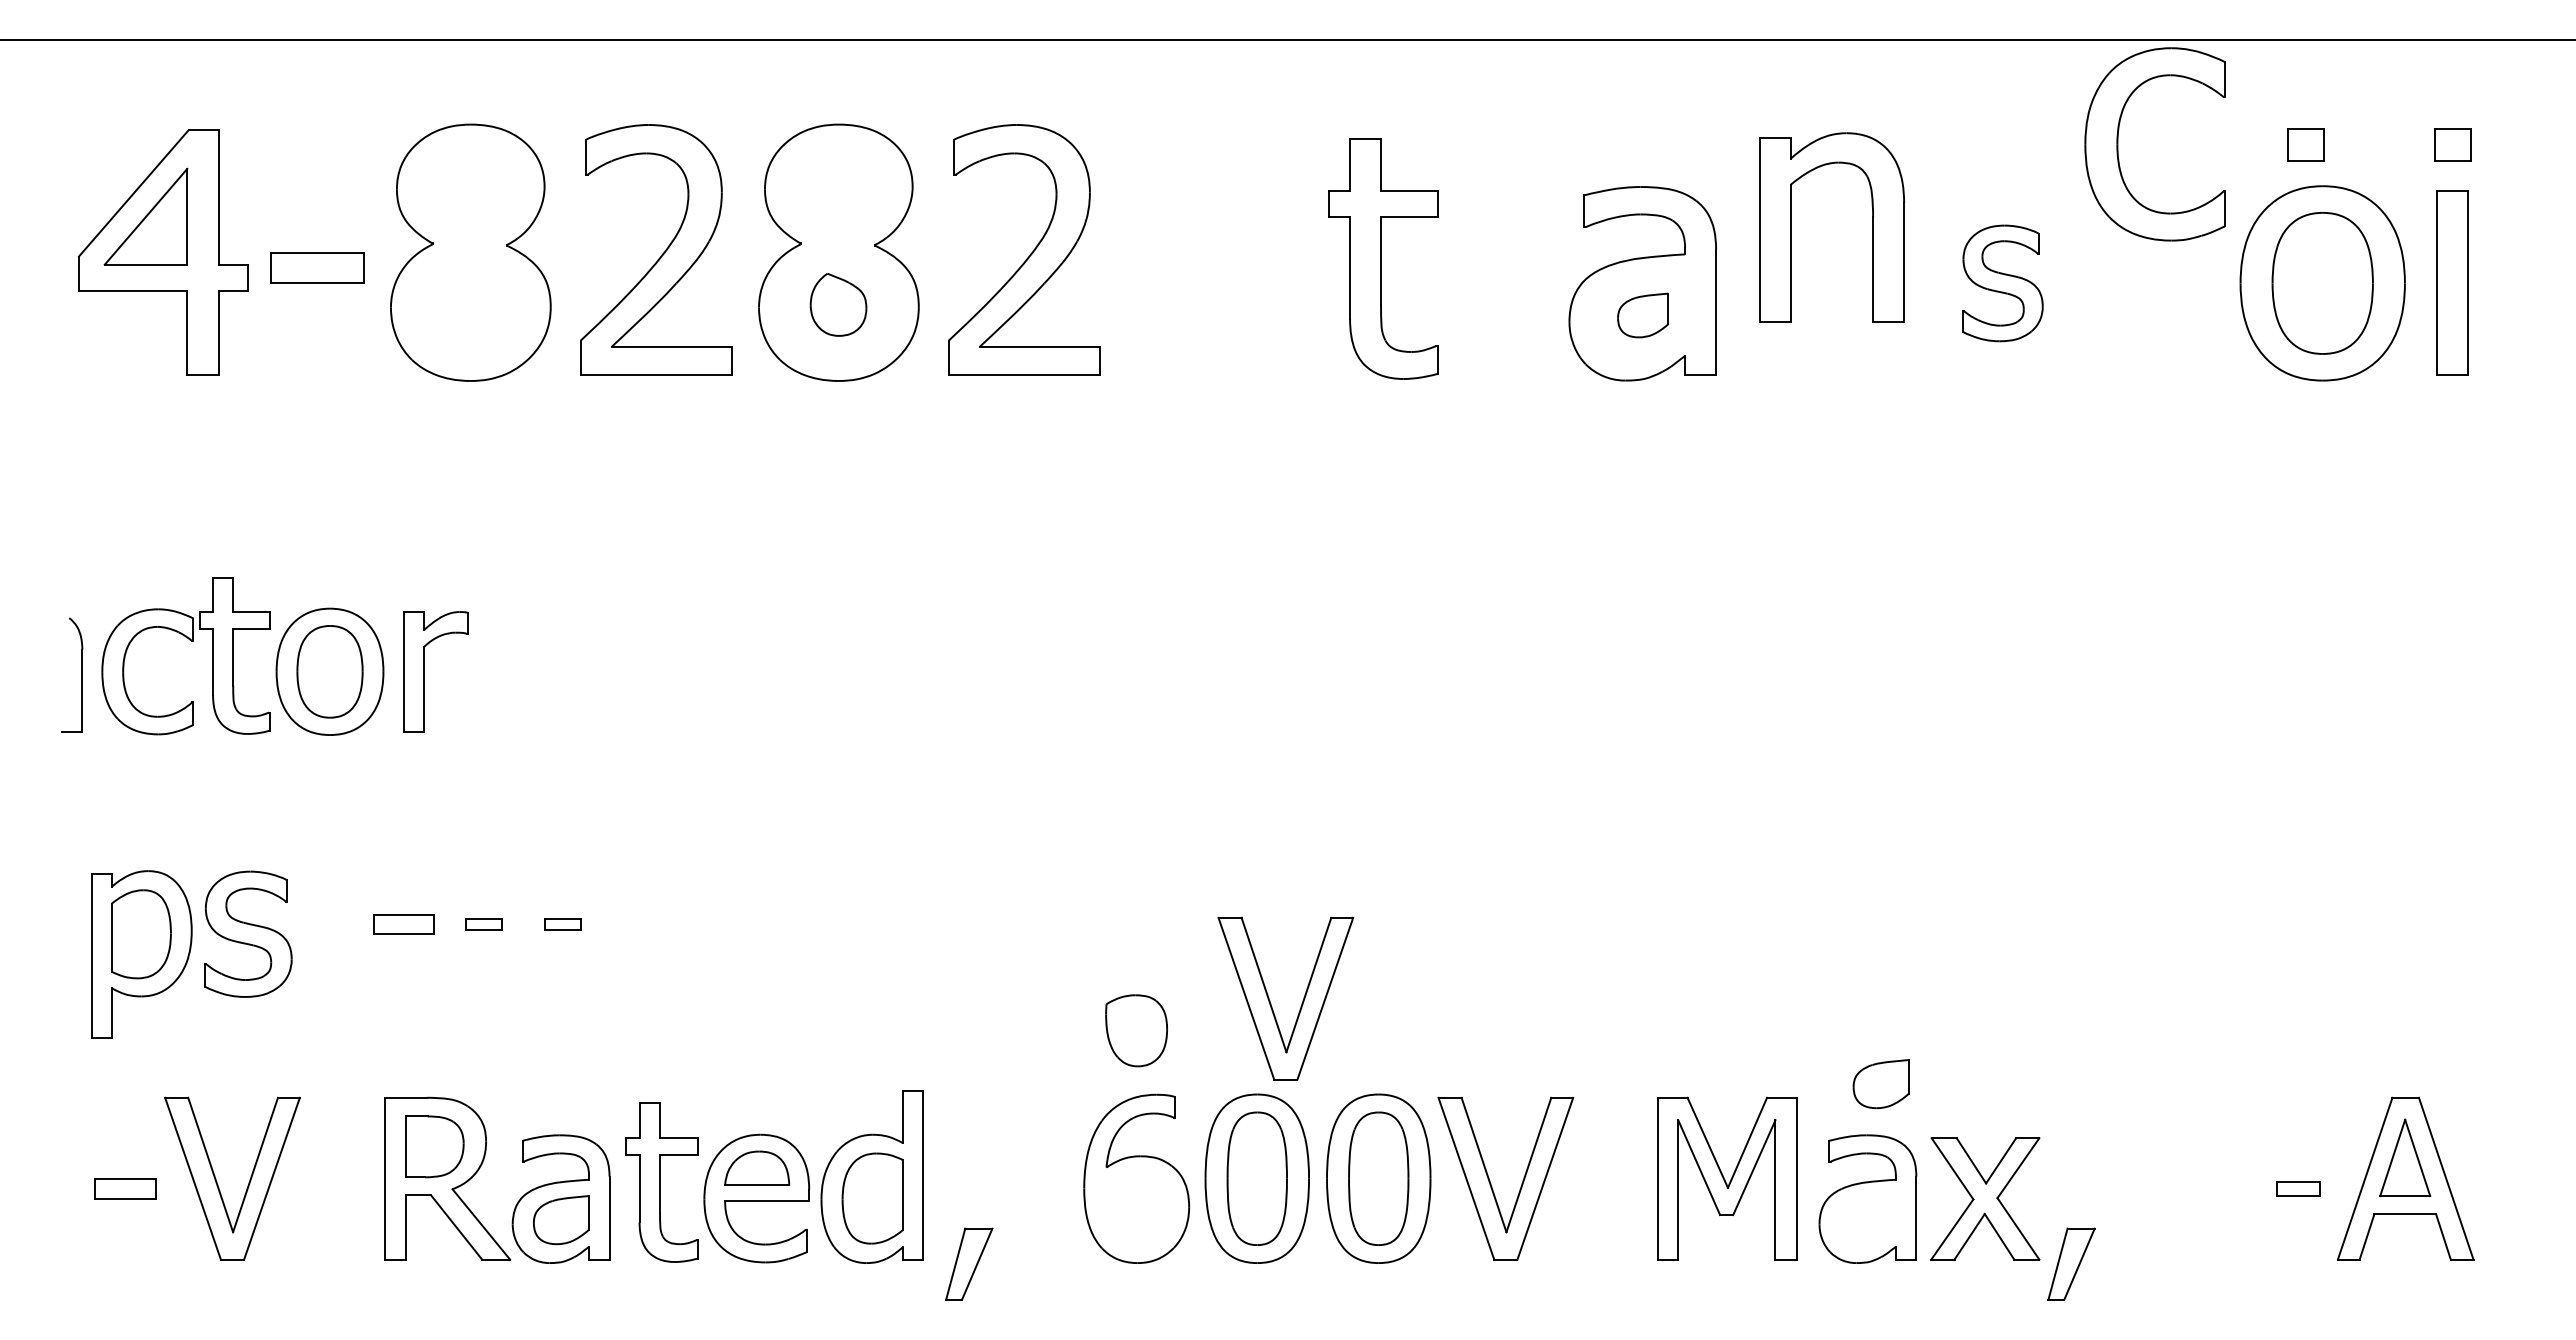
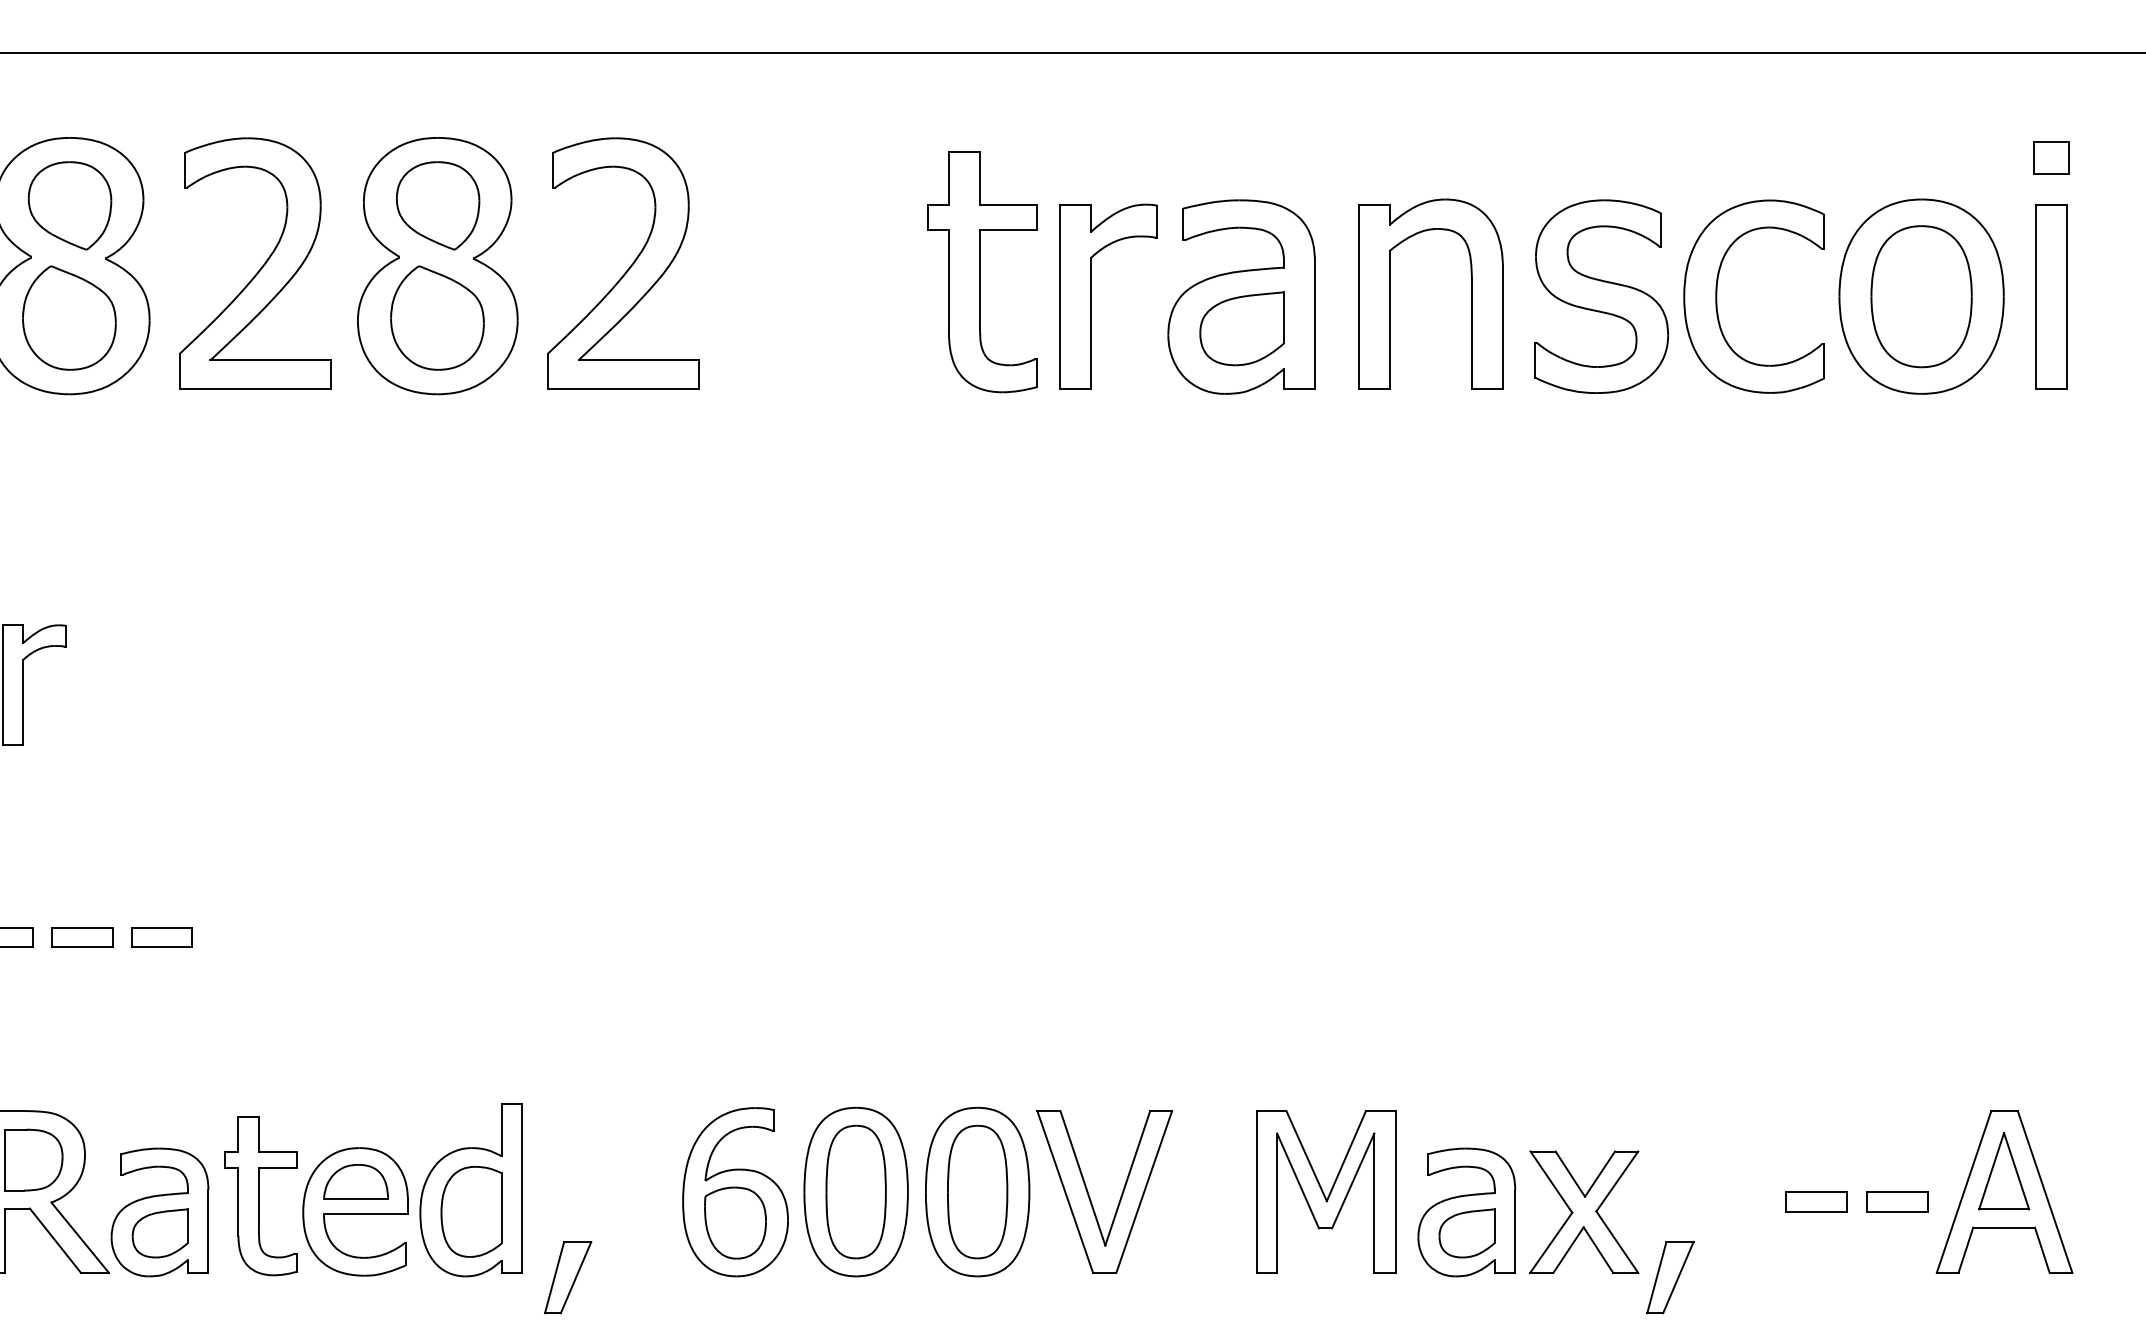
part: (2118, 144) -> (1717, 296), moved
part: (2305, 144) -> (1904, 157), removed
part: (471, 192) -> (70, 205), added
part: (839, 192) -> (438, 205), added
part: (1791, 227) -> (1390, 293), moved
part: (1492, 282) -> (1091, 295), added
part: (2002, 283) -> (1601, 296), size x1.67
part: (470, 304) -> (69, 317), added
part: (838, 304) -> (437, 317), size x1.67
part: (1642, 315) -> (1241, 328), size x1.67
part: (483, 924) -> (82, 937), size x1.67
part: (562, 924) -> (161, 937), size x1.67
part: (1271, 1003) -> (870, 1016), removed
part: (1136, 1030) -> (735, 1222), moved
part: (1880, 1084) -> (1466, 1233), moved
part: (2217, 1188) -> (1816, 1201), added
part: (2298, 1188) -> (1897, 1201), size x1.43

